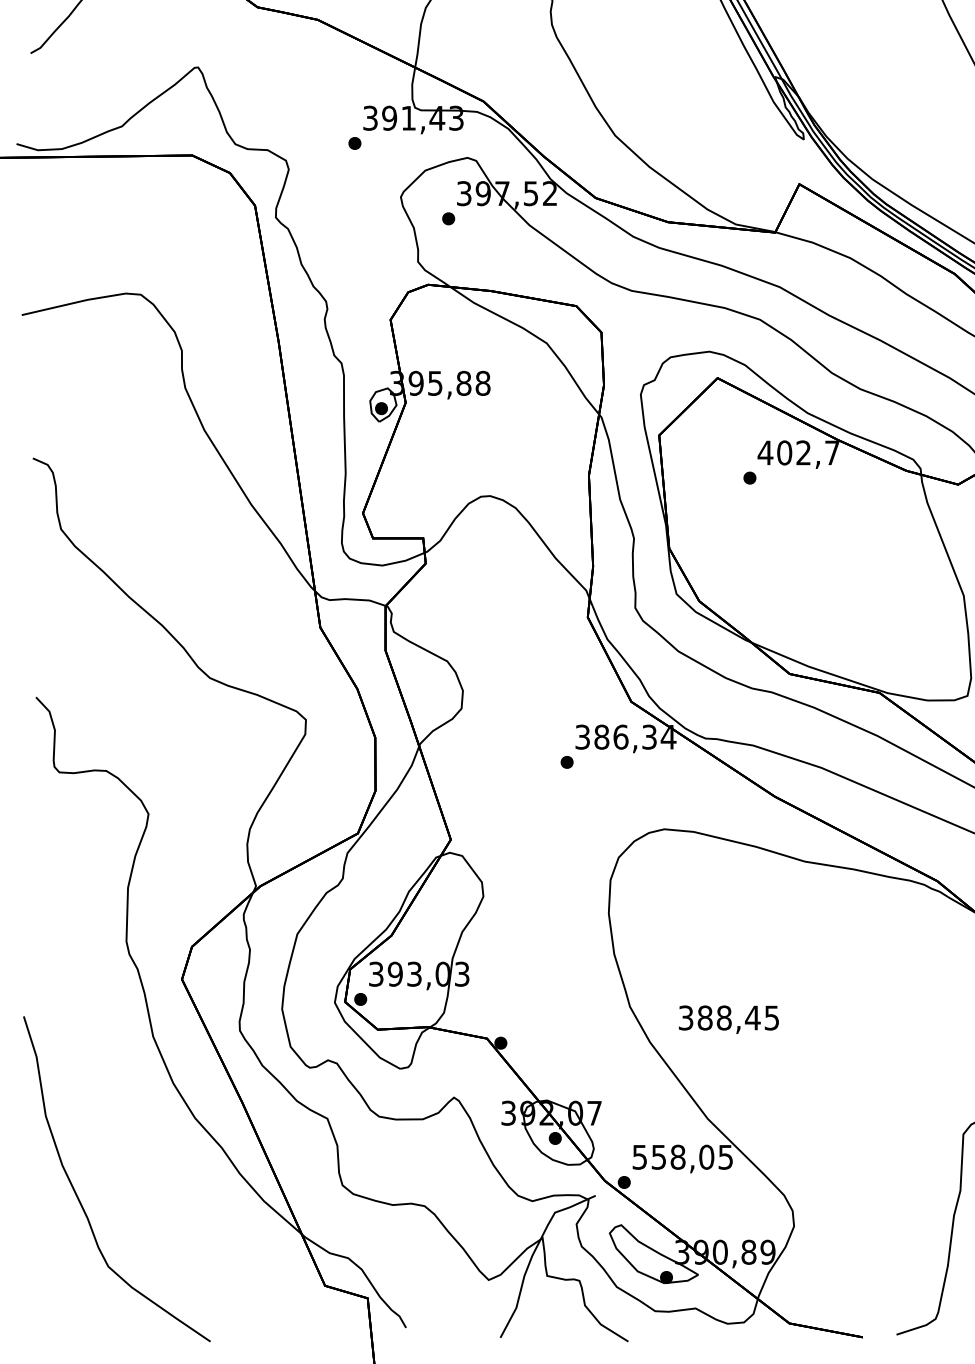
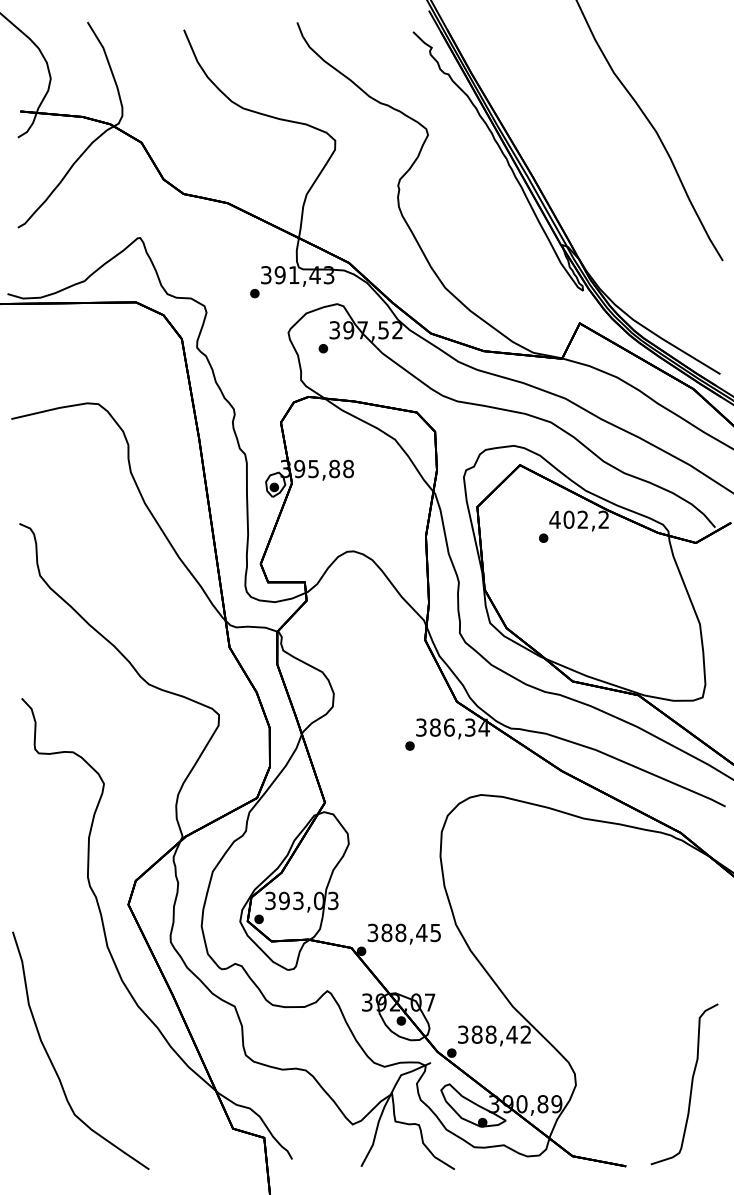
text: (831, 452) -> (603, 519), 402,7 -> 402,2
text: (727, 1018) -> (403, 933), moved
text: (682, 1156) -> (494, 1034), 558,05 -> 388,42

